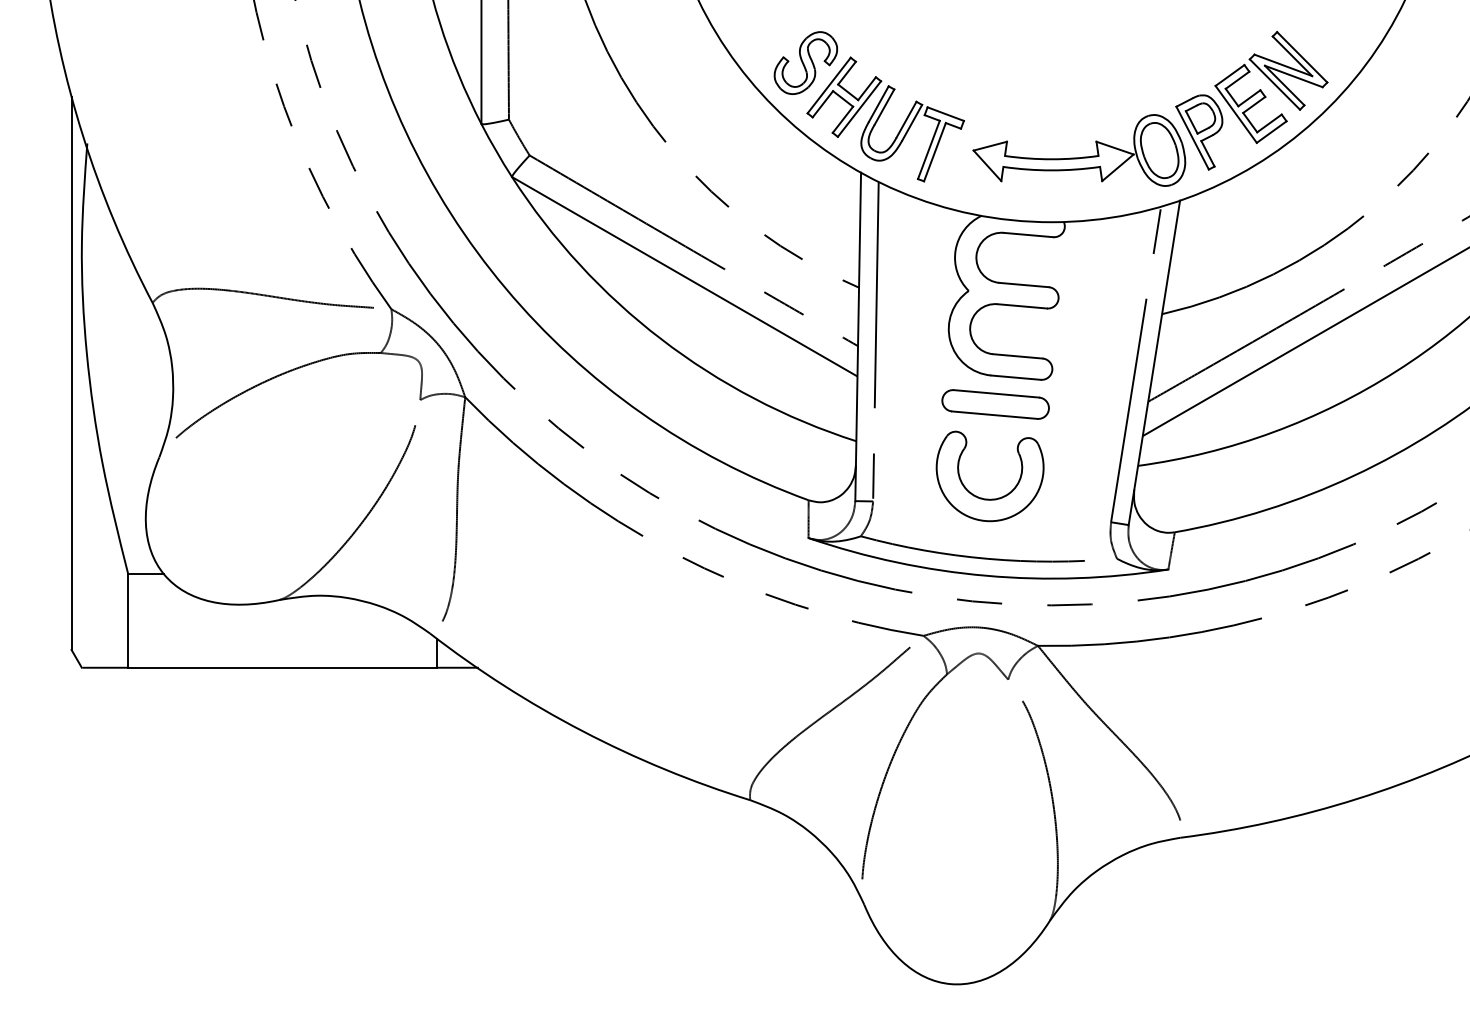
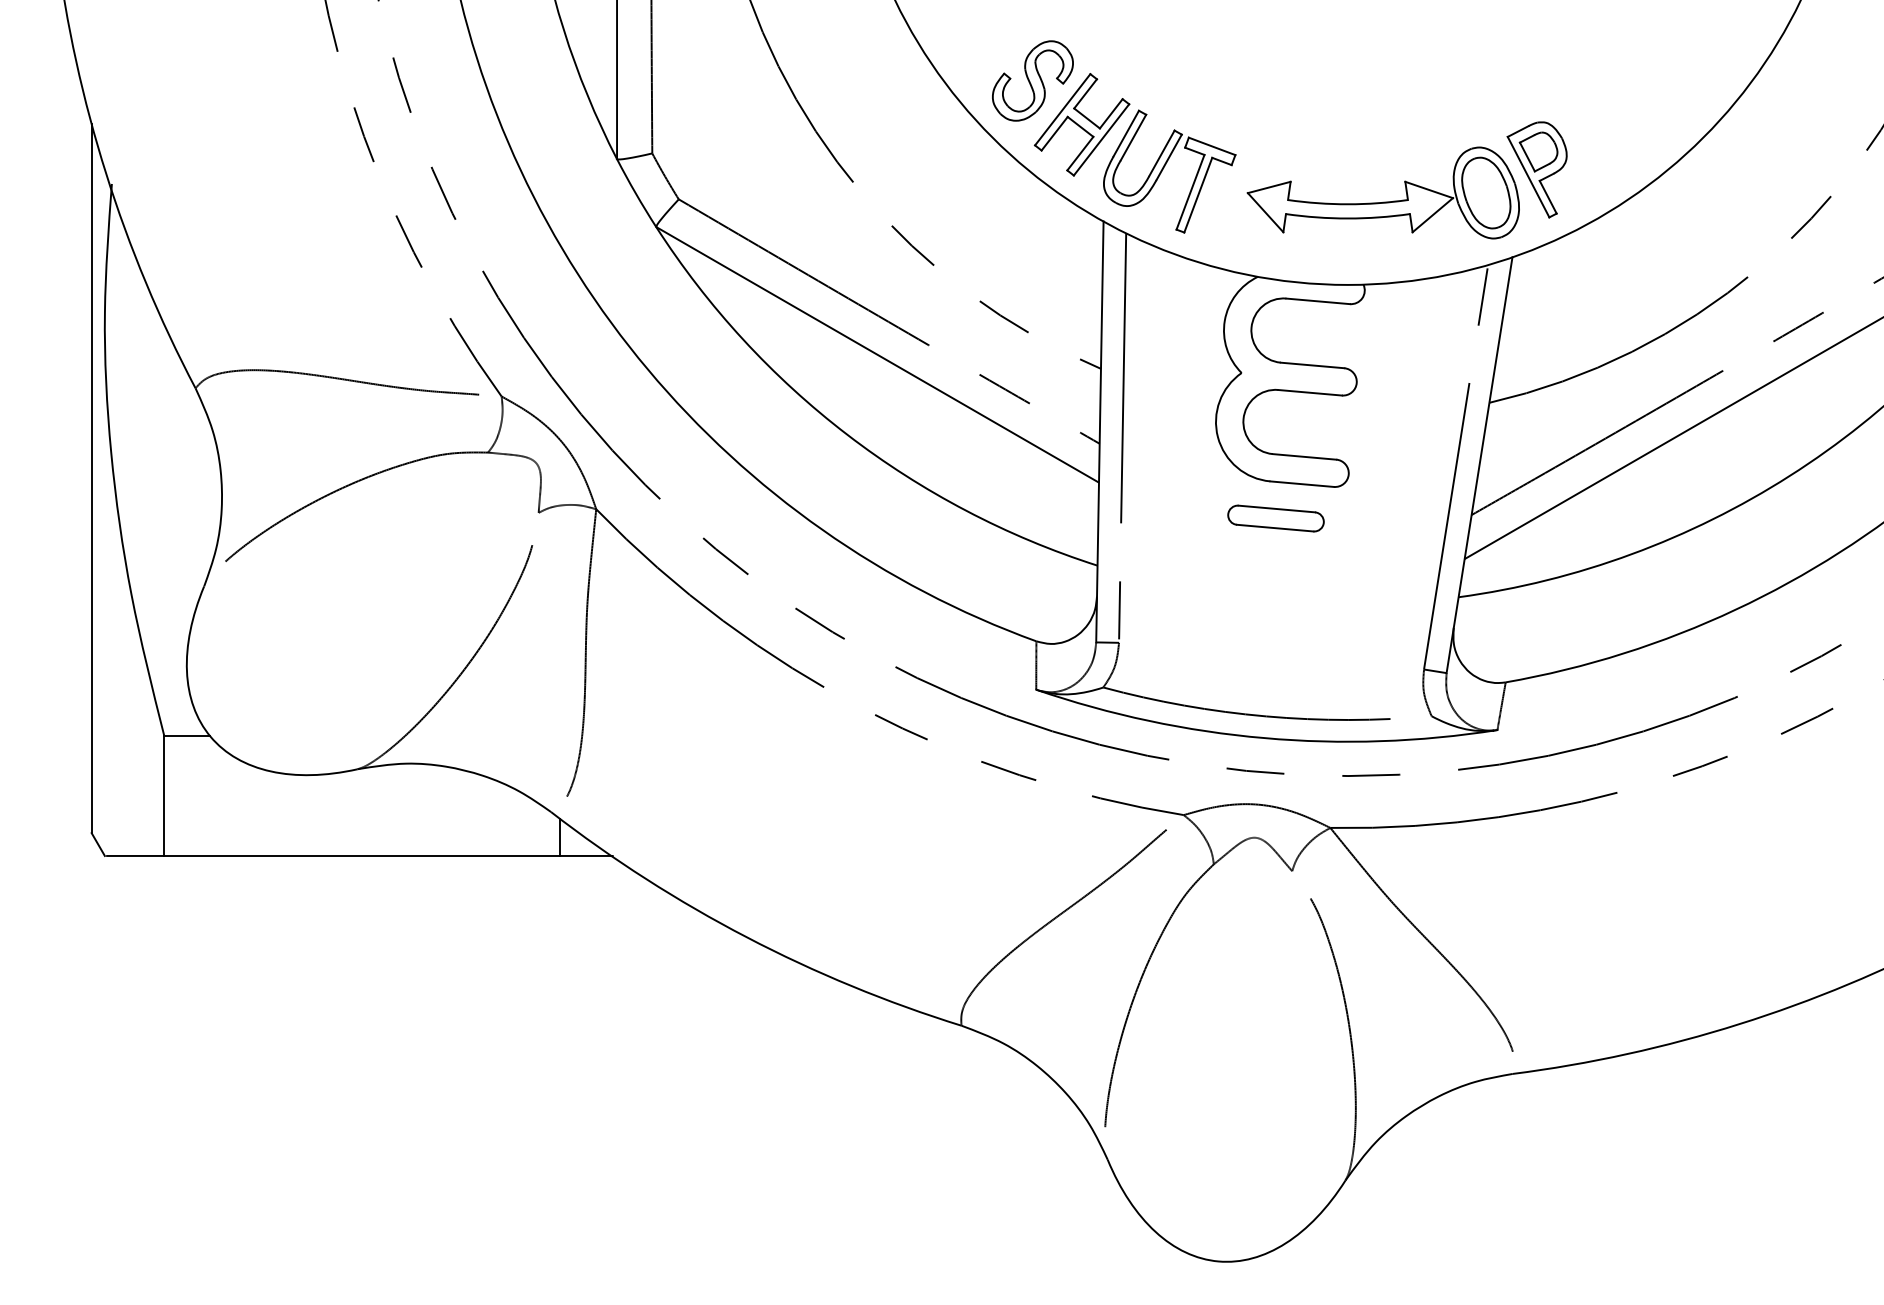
part: (1271, 87) -> (1629, 112), removed
part: (995, 404) -> (1275, 518), size x0.7
part: (989, 498) -> (1268, 639), removed

